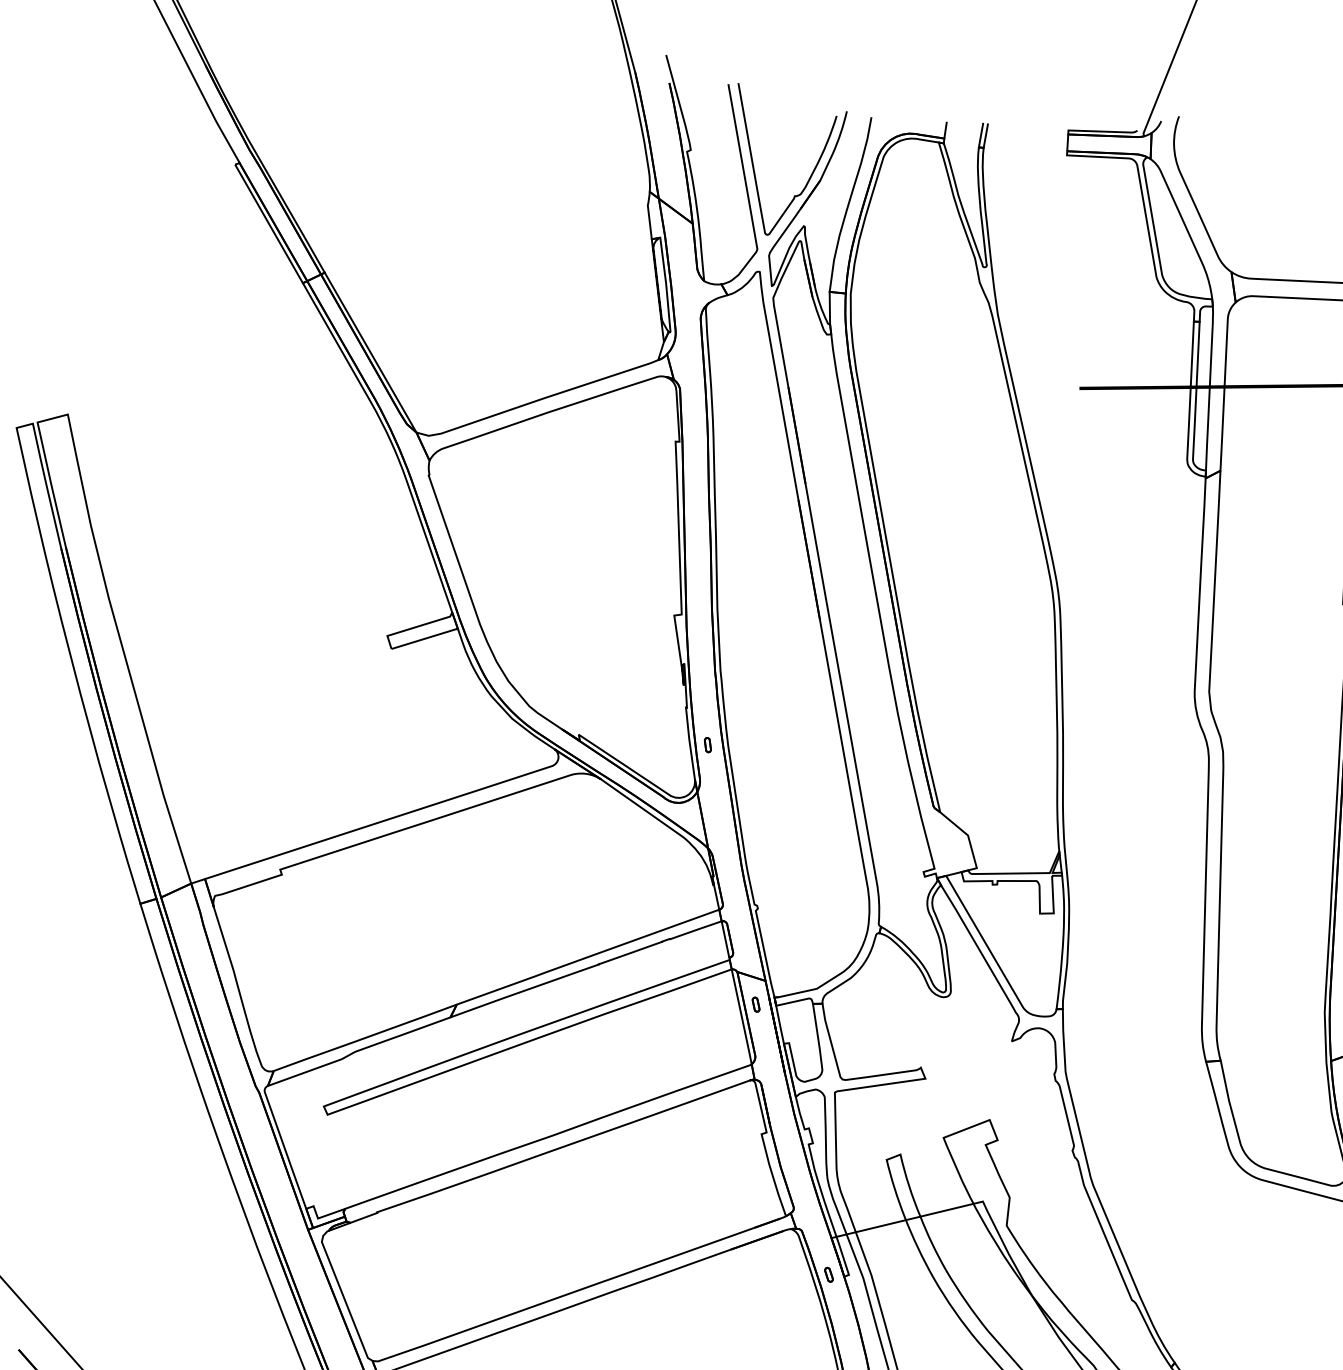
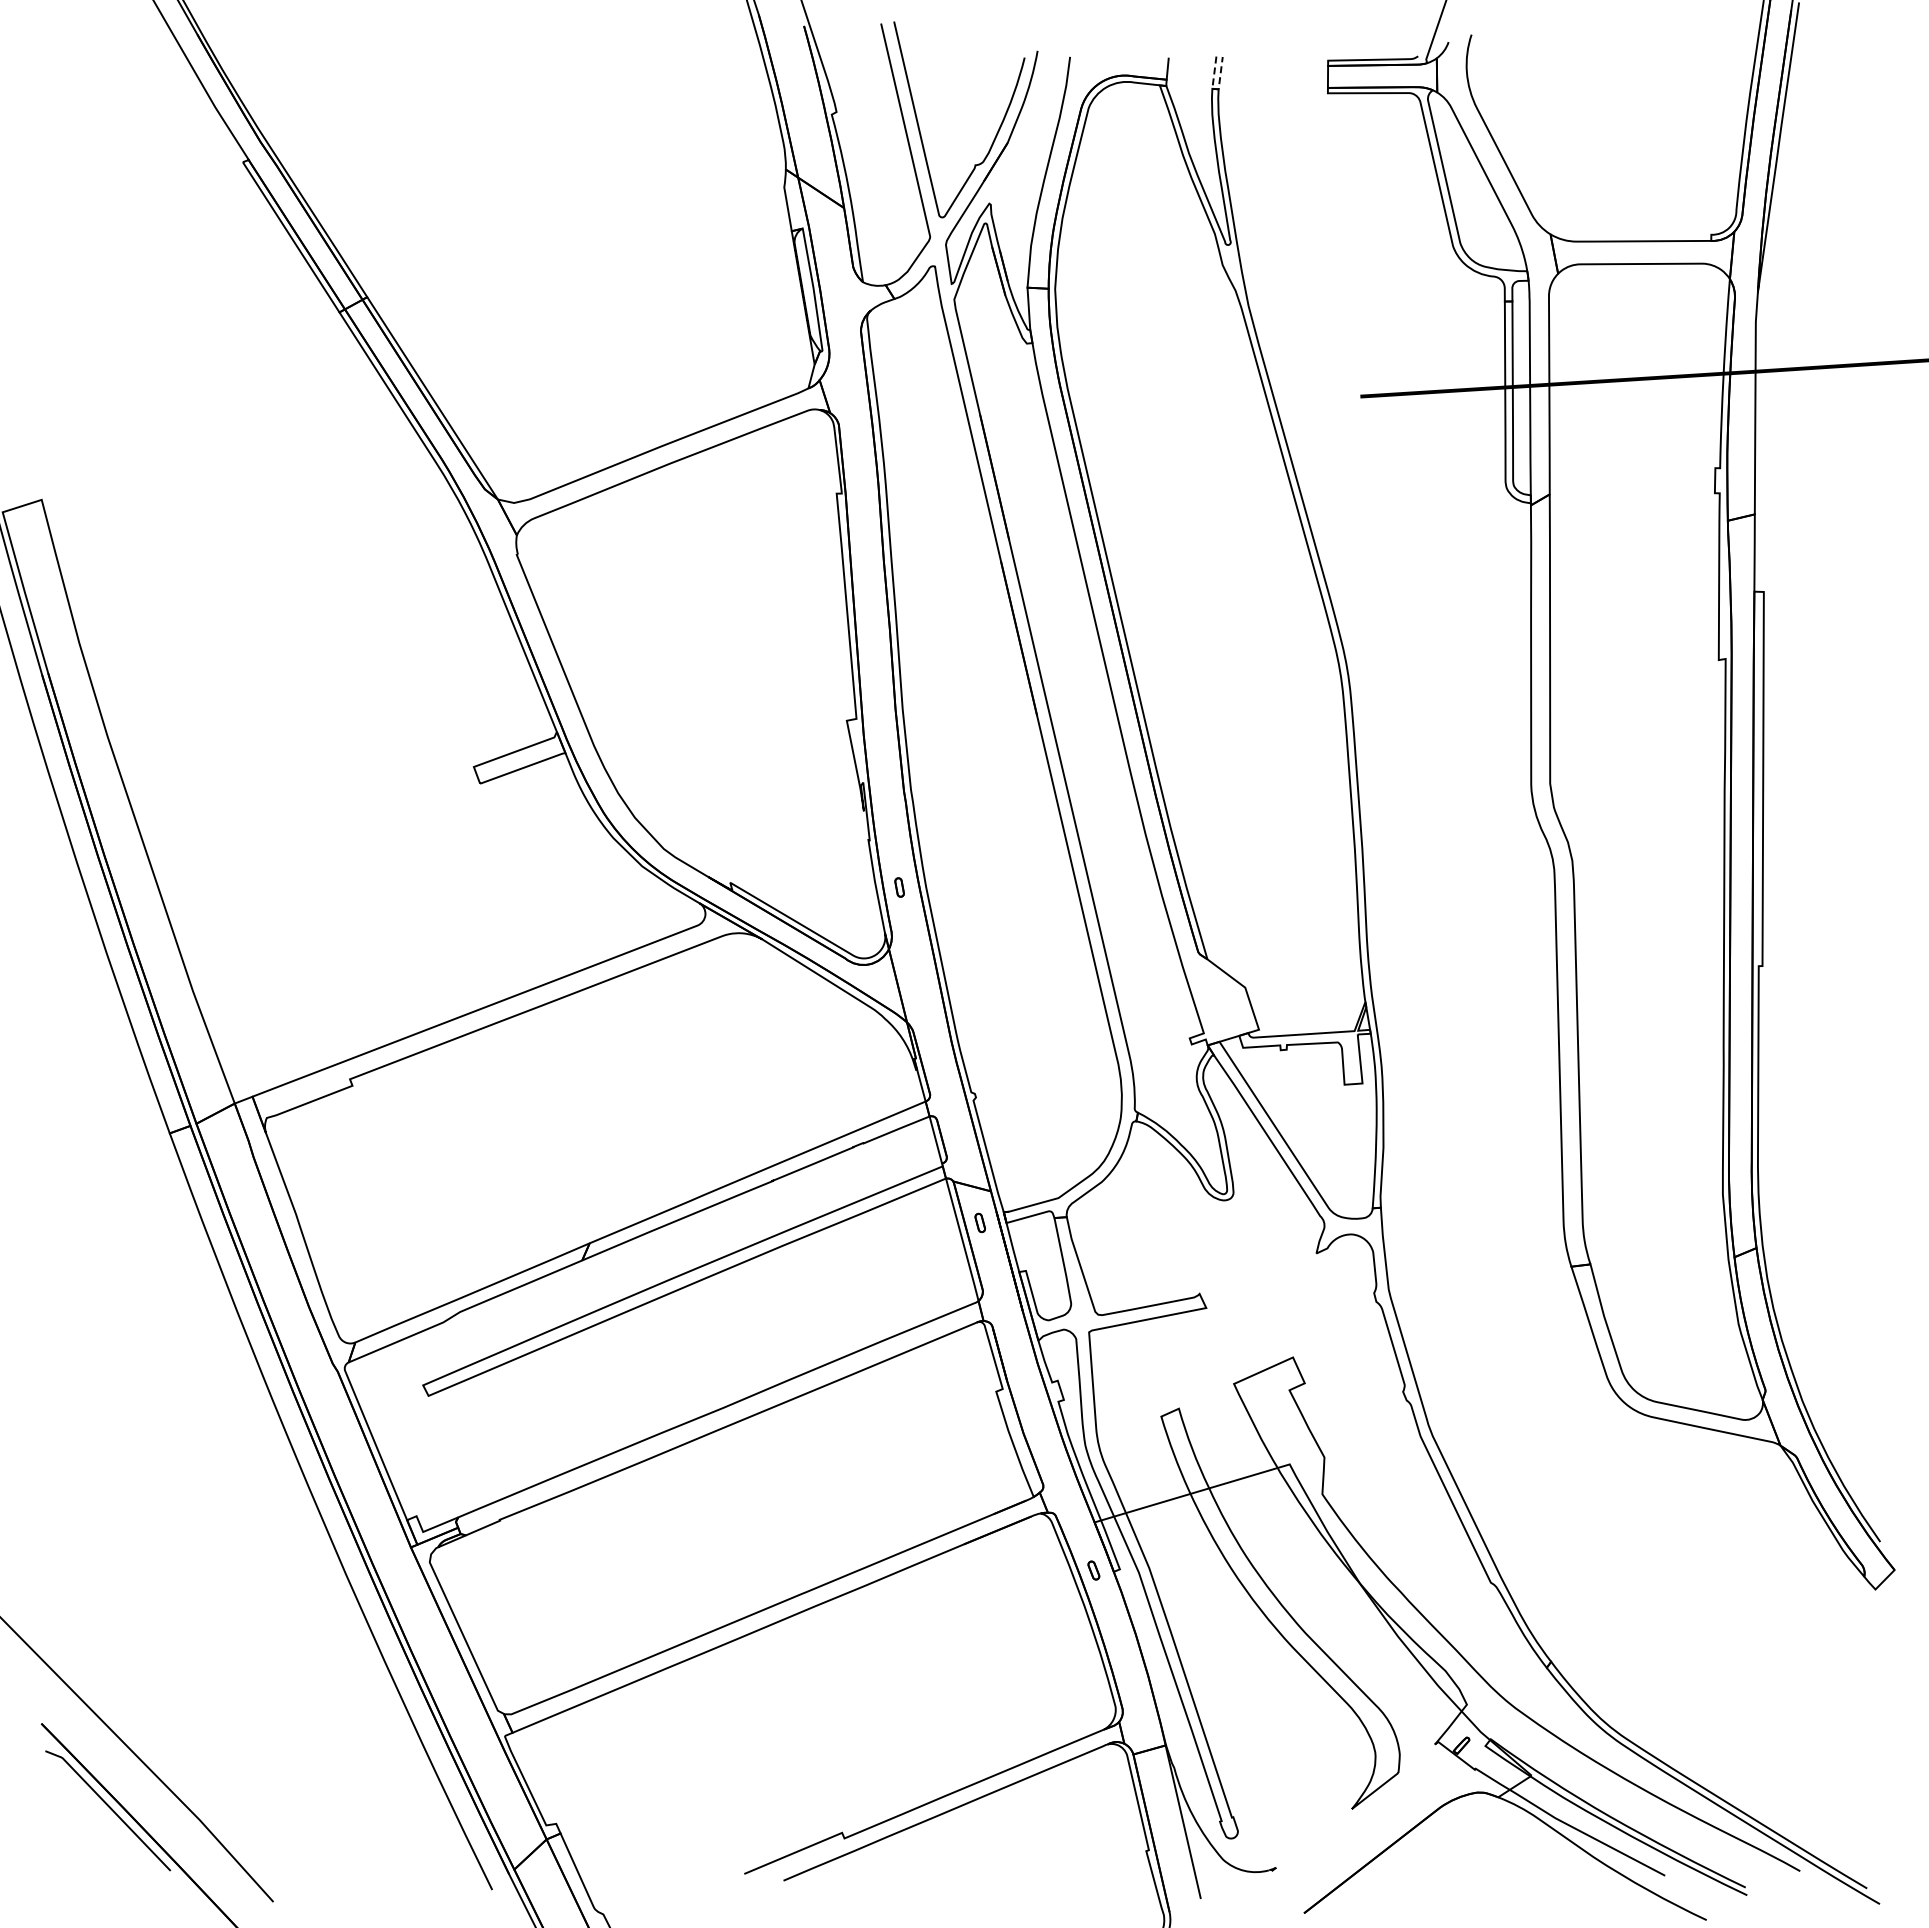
line: (981, 147) -> (1215, 89), solid -> dashed

